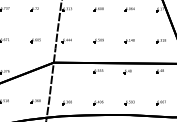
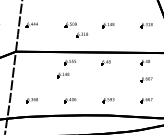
part: (107, 49) -> (81, 35), added
part: (92, 82) -> (63, 75), added
part: (160, 85) -> (145, 79), added

